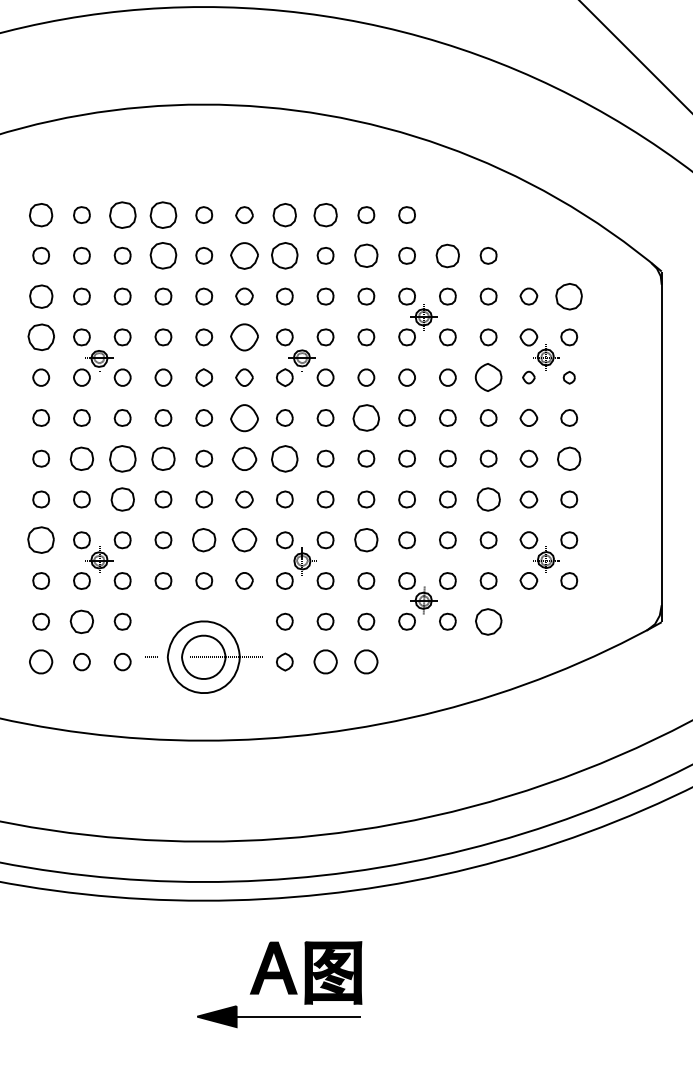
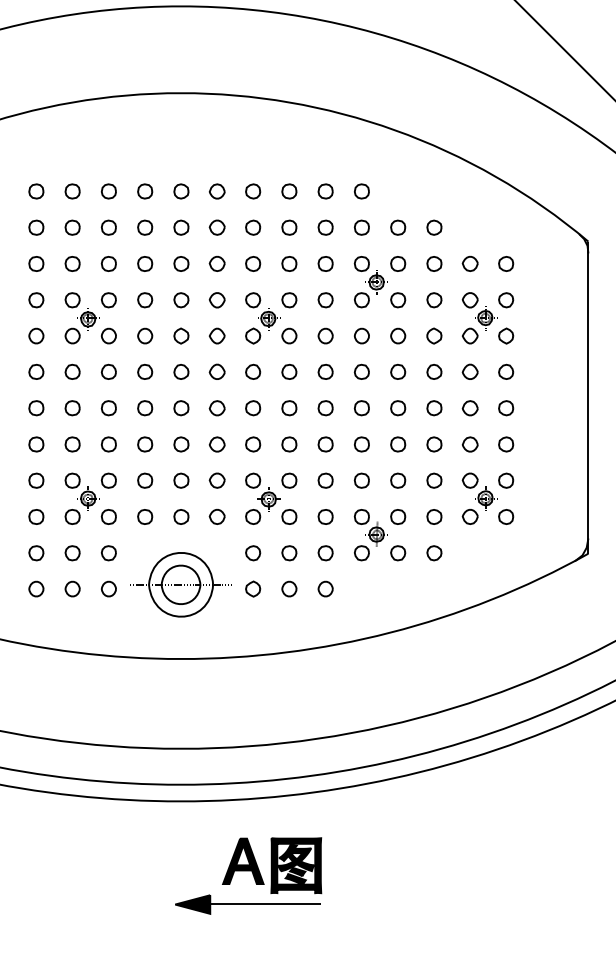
part: (41, 214) -> (36, 190), size x0.71
part: (122, 214) -> (108, 190), size x0.62
part: (163, 214) -> (145, 190), size x0.62
part: (284, 214) -> (252, 190), size x0.71
part: (325, 214) -> (289, 190), size x0.71
part: (163, 255) -> (145, 227), size x0.62
part: (244, 255) -> (217, 227), size x0.62
part: (284, 255) -> (252, 227), size x0.62
part: (366, 255) -> (325, 227), size x0.71
part: (447, 255) -> (397, 227), size x0.71
part: (40, 296) -> (35, 263), size x0.71
part: (569, 296) -> (506, 263), size x0.62
part: (40, 337) -> (35, 300), size x0.62
part: (244, 337) -> (217, 300), size x0.62
part: (488, 377) -> (434, 335), size x0.62
part: (528, 377) -> (469, 335), size x1.43
part: (569, 377) -> (506, 335), size x1.43
part: (244, 417) -> (217, 371), size x0.62
part: (366, 417) -> (325, 371), size x0.62
part: (81, 458) -> (72, 408), size x0.71
part: (122, 458) -> (108, 408), size x0.62
part: (163, 458) -> (145, 408), size x0.71
part: (244, 458) -> (217, 408), size x0.71
part: (284, 458) -> (252, 408), size x0.62
part: (569, 458) -> (506, 408), size x0.71
part: (122, 499) -> (108, 444), size x0.71
part: (488, 499) -> (434, 444), size x0.71
part: (41, 540) -> (36, 480), size x0.62
part: (204, 540) -> (181, 480), size x0.71
part: (244, 540) -> (217, 480), size x0.71
part: (366, 540) -> (325, 480), size x0.71
part: (81, 621) -> (72, 553), size x0.71
part: (488, 621) -> (434, 553), size x0.62
part: (41, 662) -> (36, 589), size x0.71
part: (325, 662) -> (289, 589), size x0.71
part: (366, 662) -> (325, 589), size x0.71

